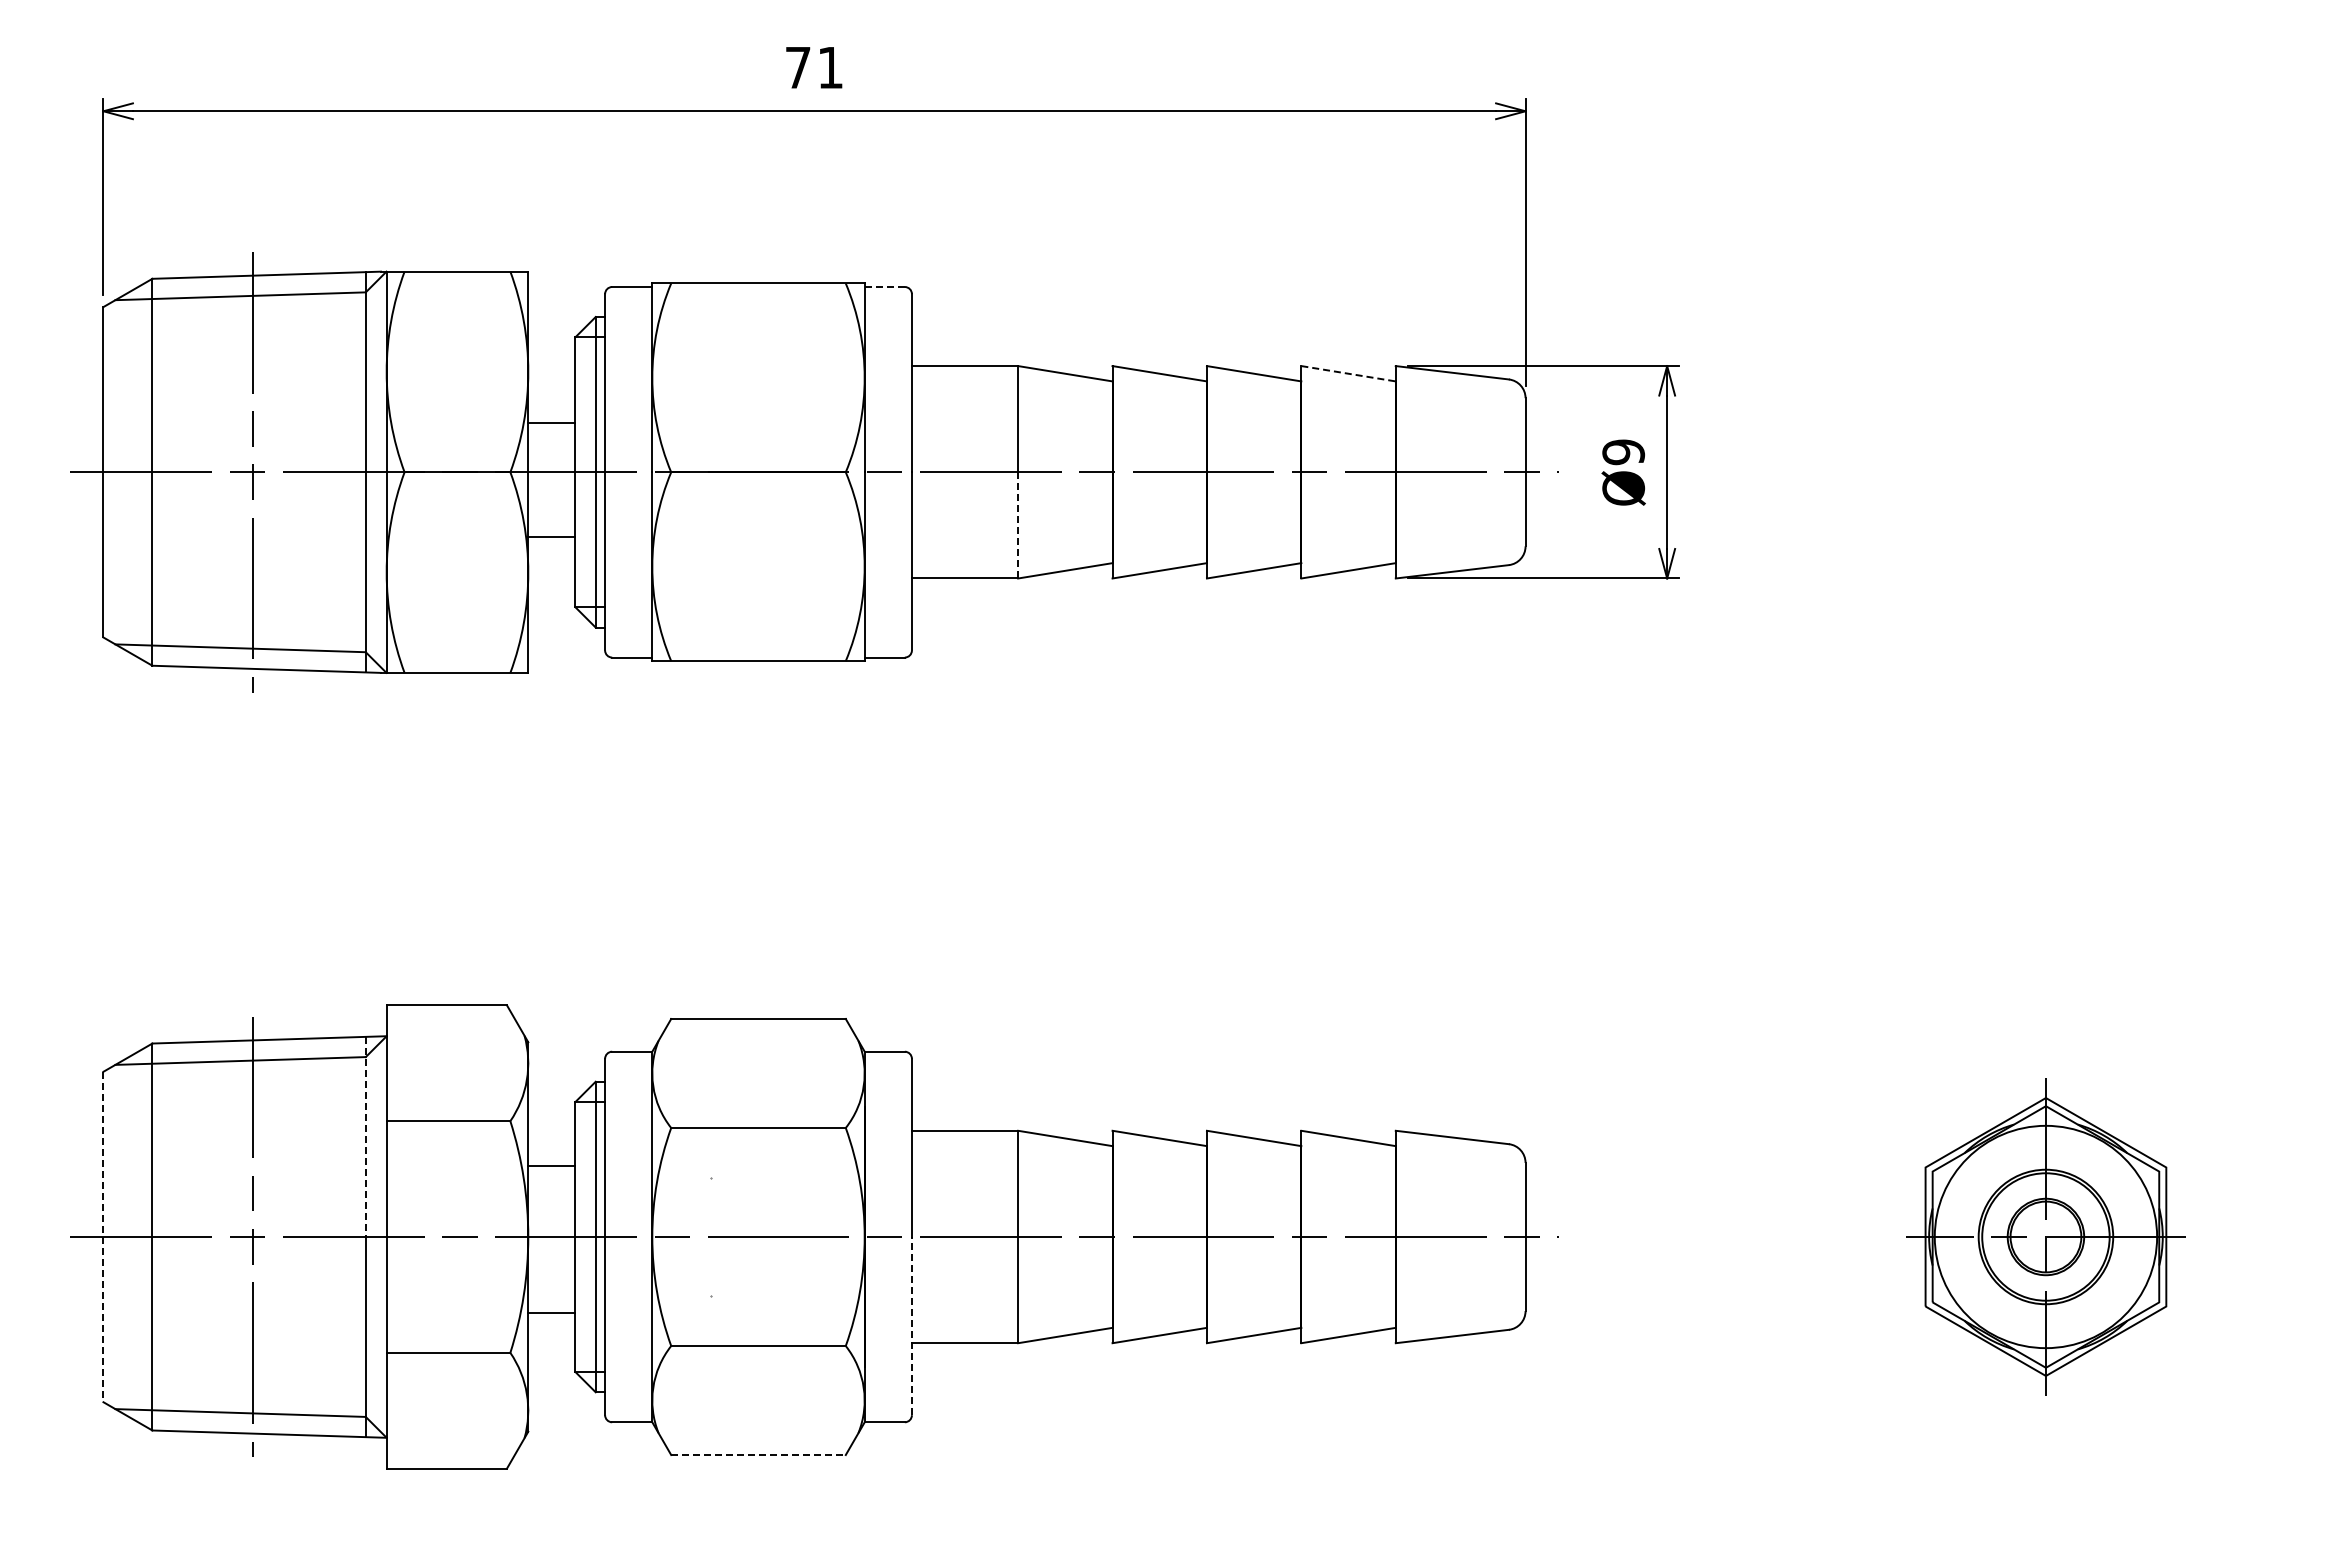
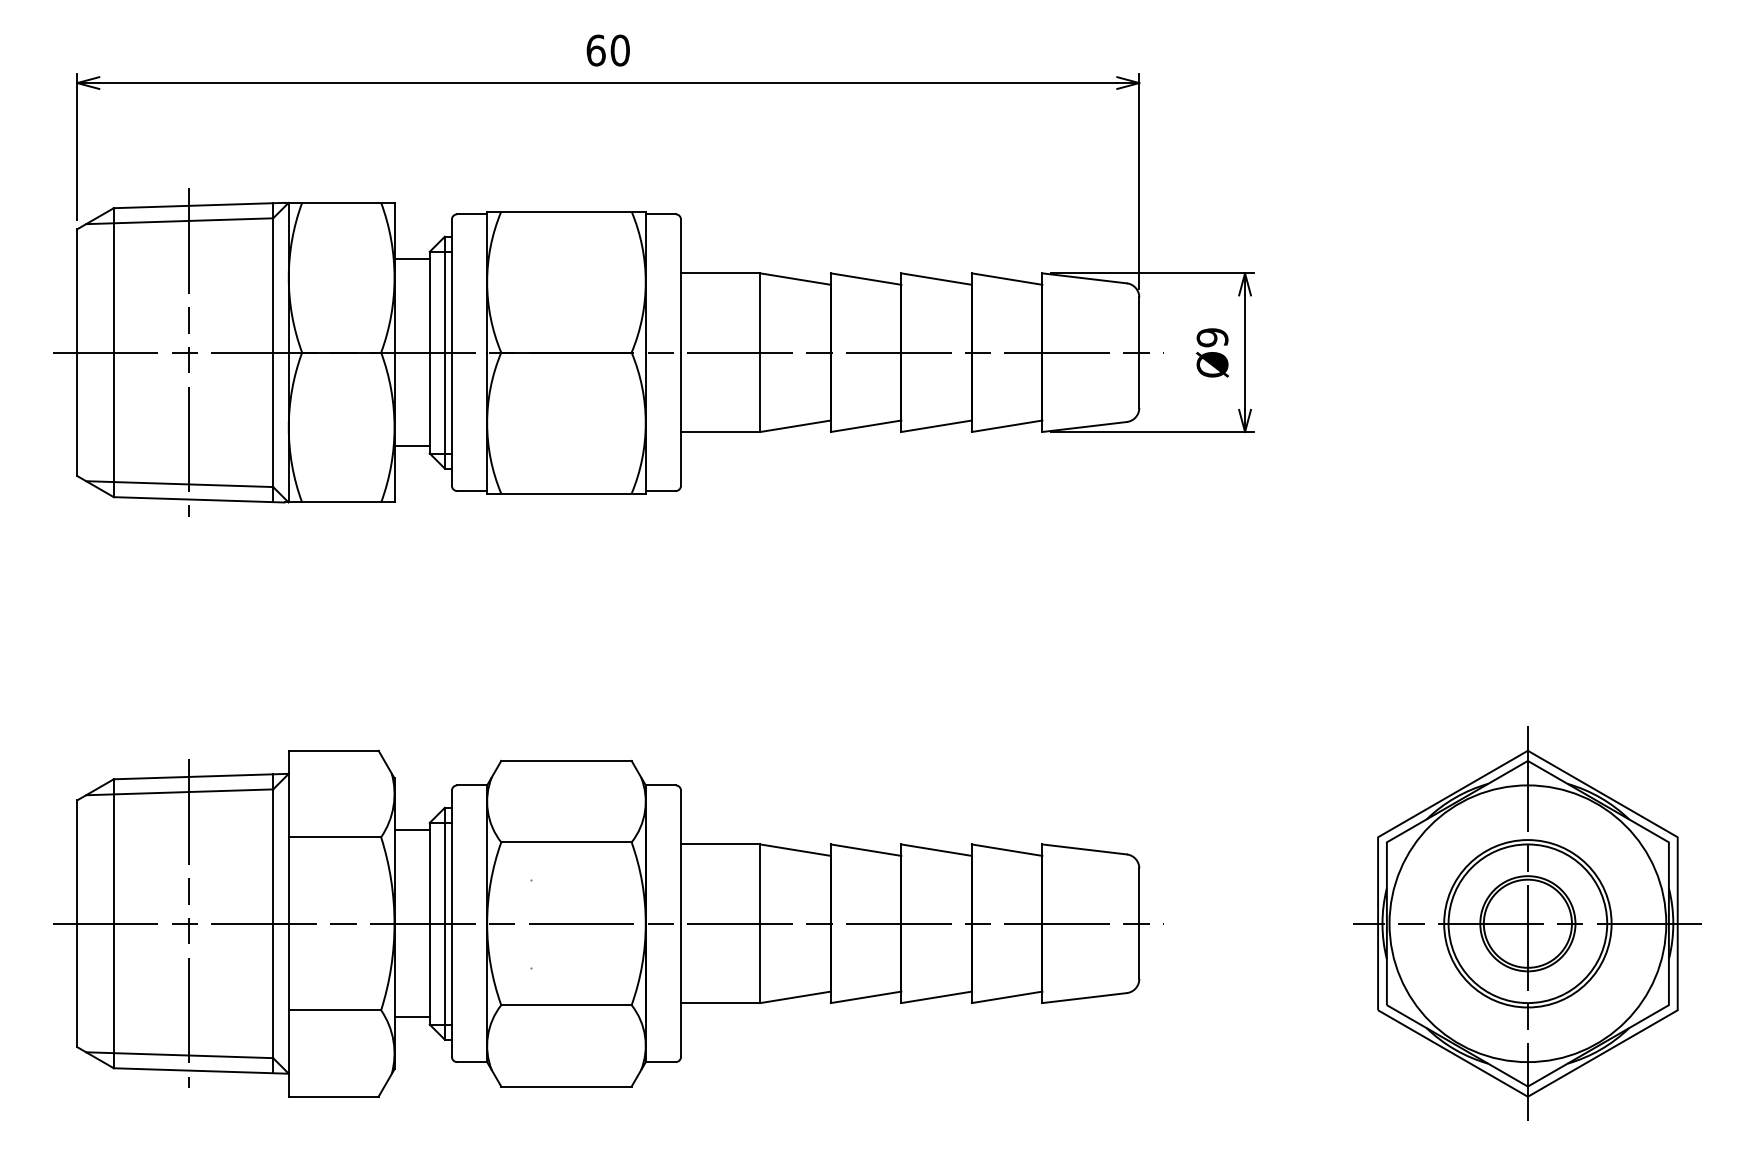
text: (814, 67) -> (608, 50), 71 -> 60
line: (885, 287) -> (661, 214), dashed -> solid
line: (1348, 373) -> (1007, 278), dashed -> solid
line: (551, 423) -> (411, 259), moved
line: (1018, 524) -> (760, 391), dashed -> solid
line: (551, 537) -> (411, 446), moved
line: (365, 1137) -> (272, 849), dashed -> solid
line: (551, 1165) -> (411, 830), moved
part: (2045, 1236) -> (1527, 923), size x1.67
line: (103, 1237) -> (77, 924), dashed -> solid
line: (551, 1313) -> (411, 1017), moved
line: (911, 1325) -> (680, 989), dashed -> solid
line: (759, 1455) -> (567, 1086), dashed -> solid

